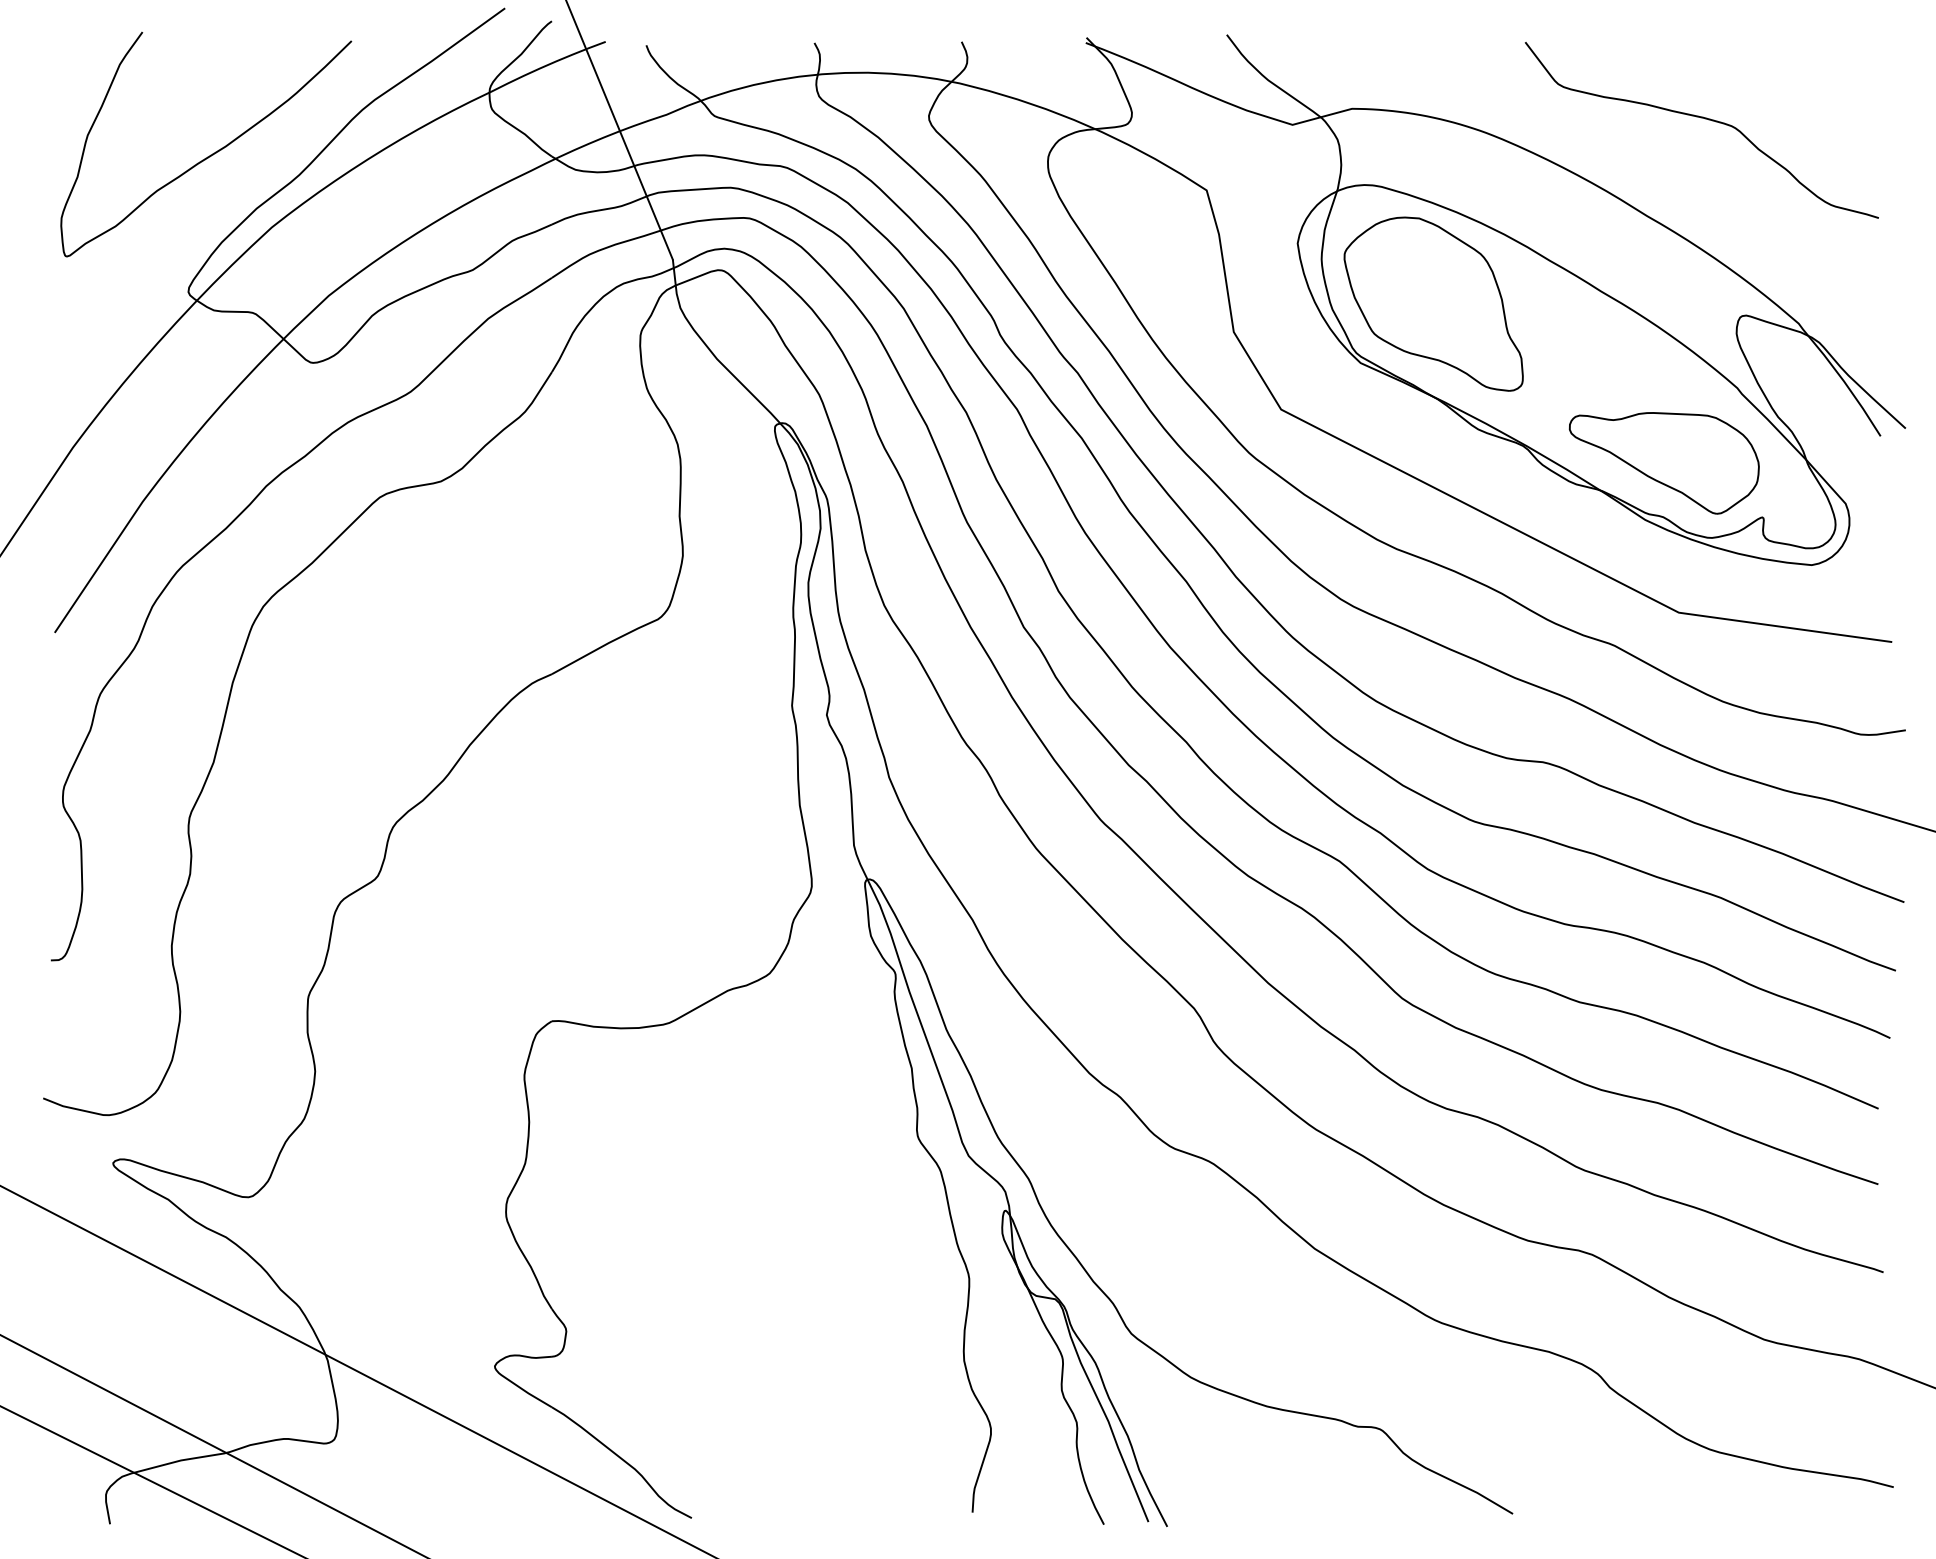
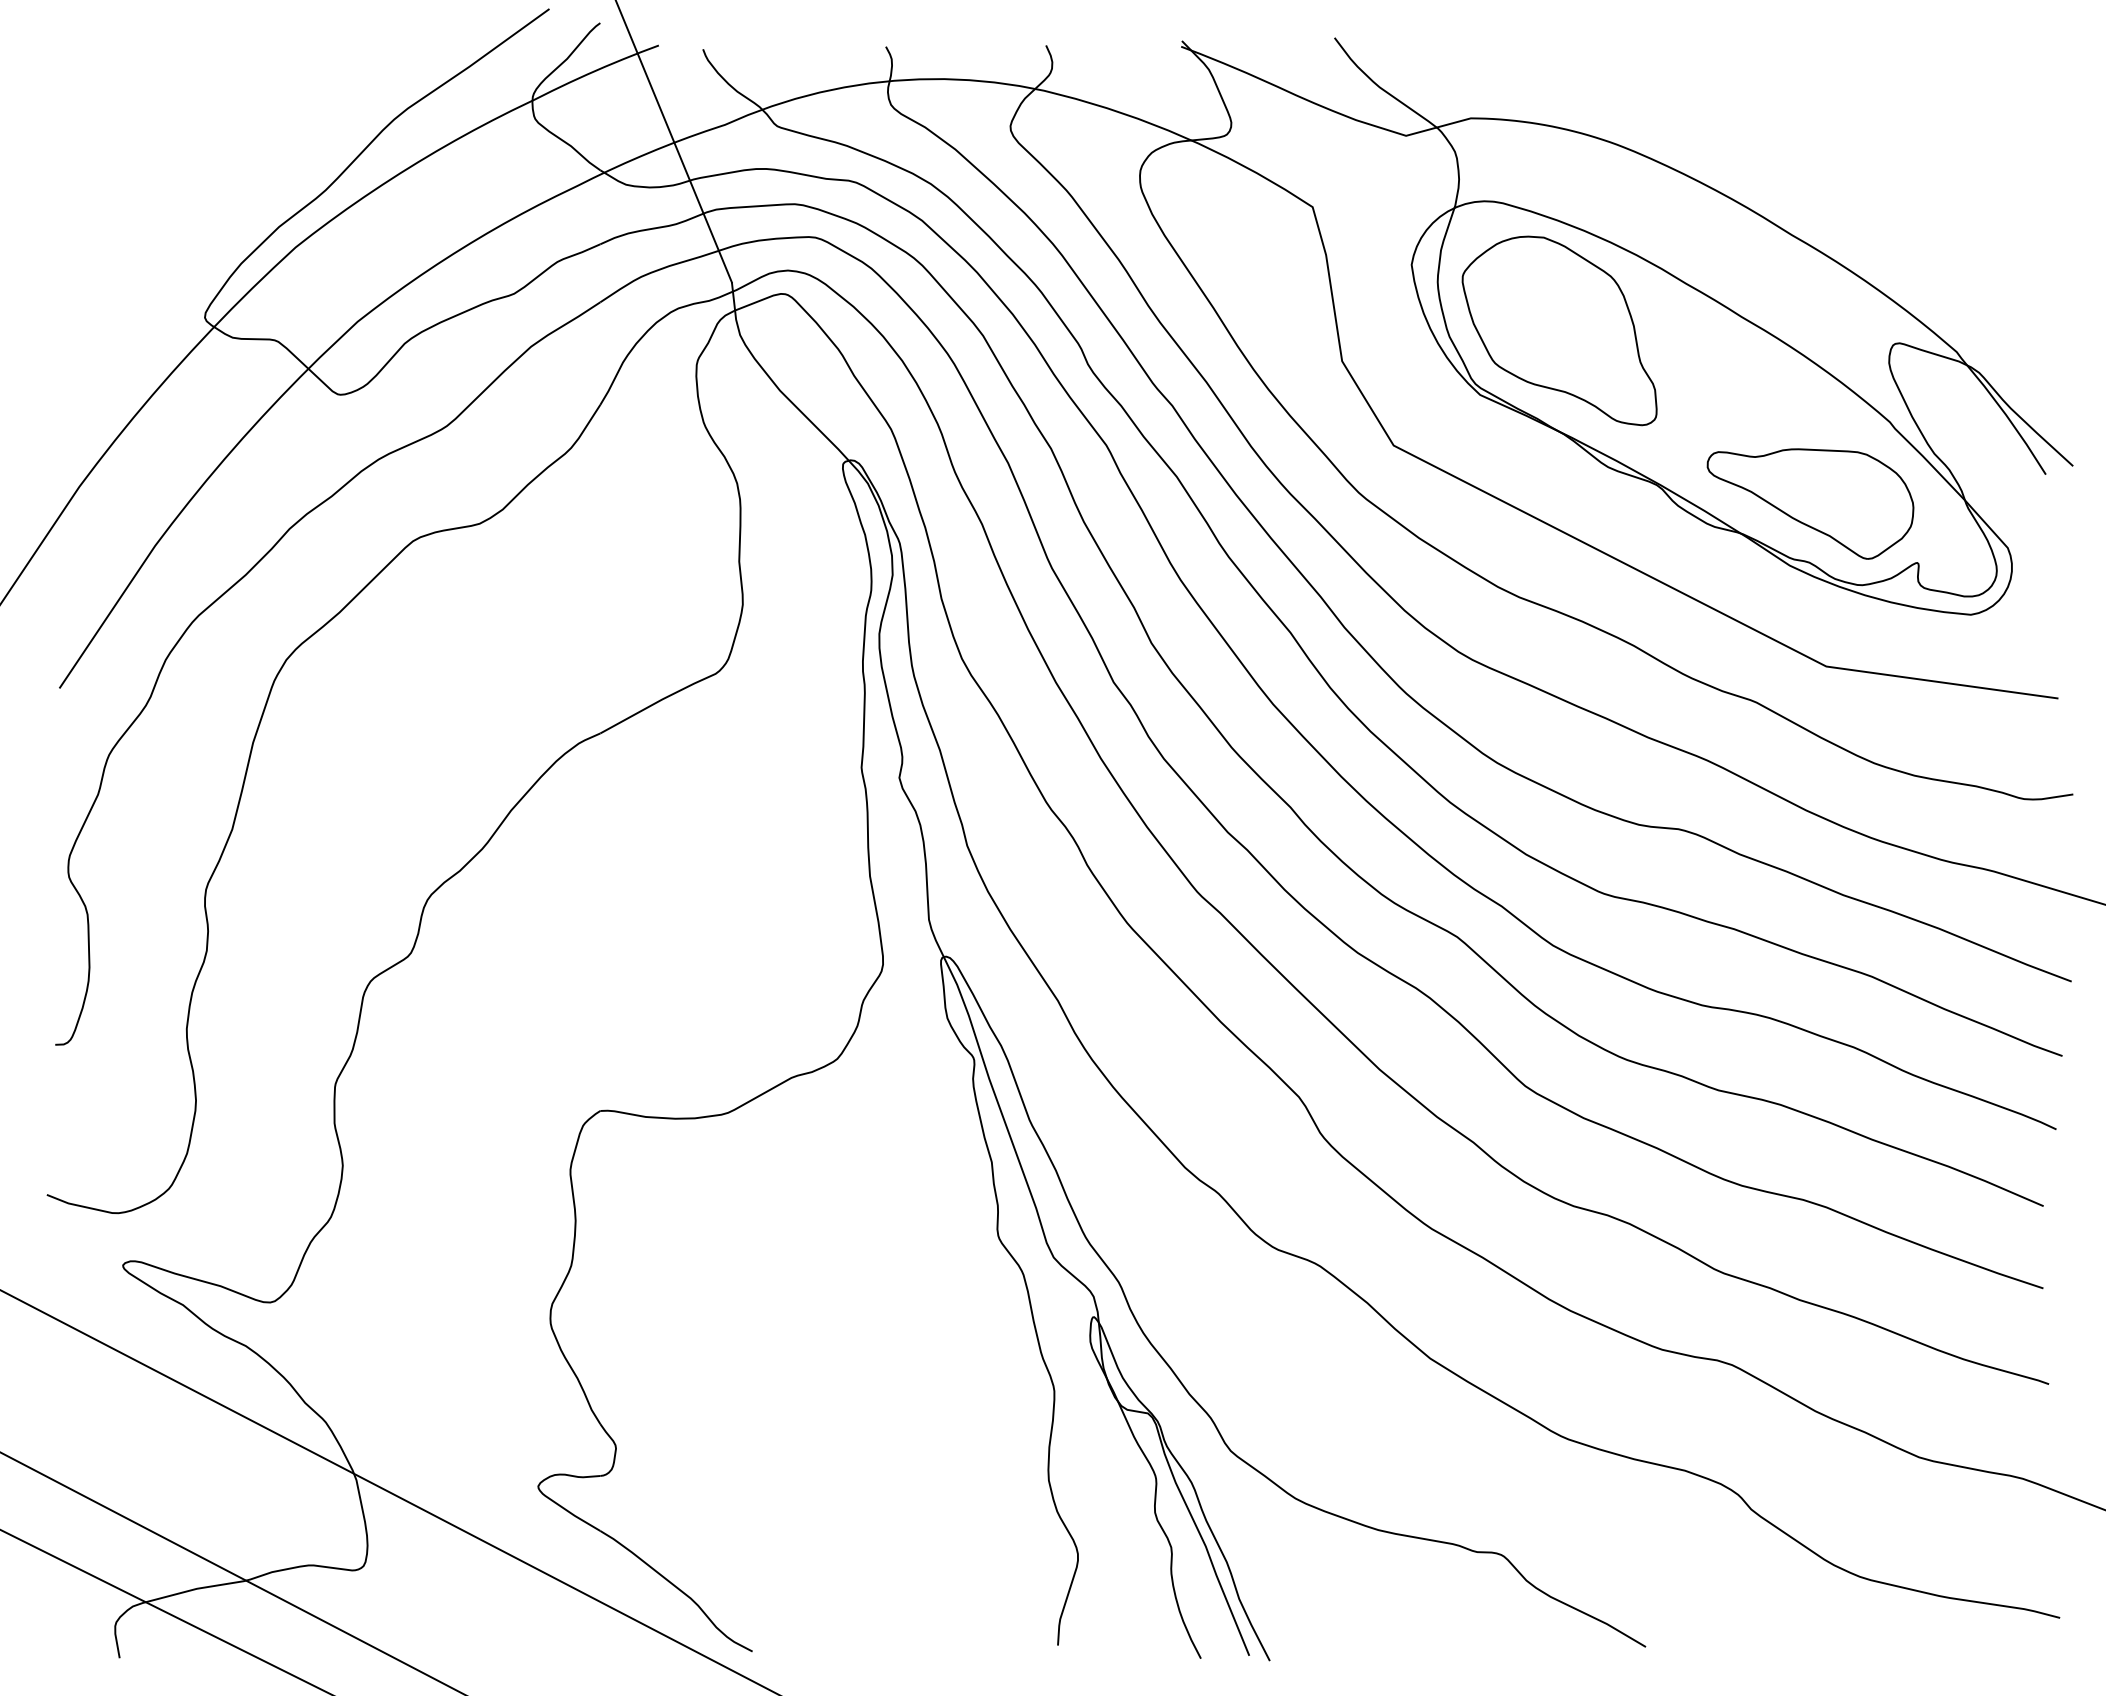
curve: (1705, 119) -> (1855, 129), removed
curve: (210, 154) -> (228, 168), removed

